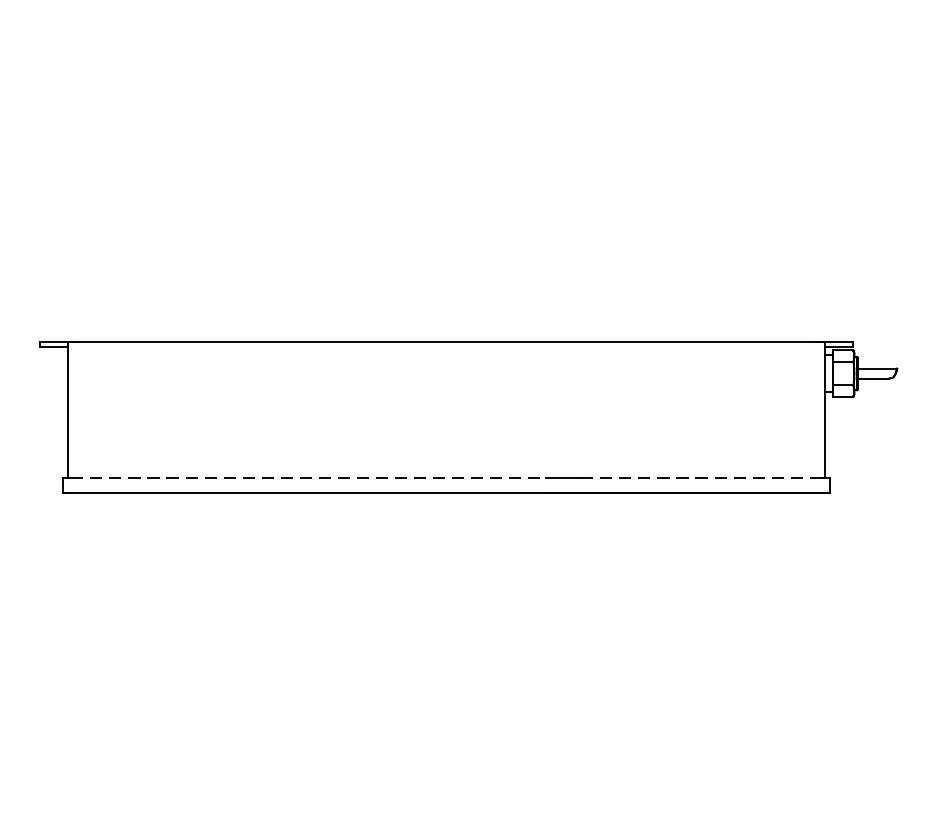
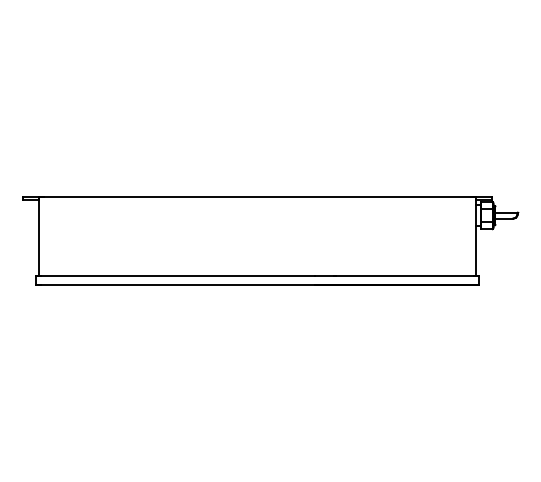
line: (309, 477) -> (178, 275), dashed -> solid
line: (702, 477) -> (405, 275), dashed -> solid

